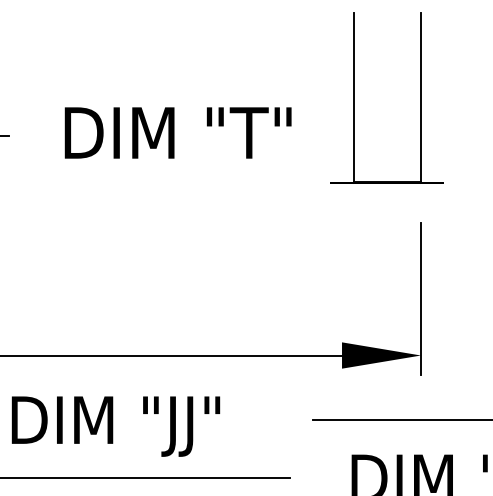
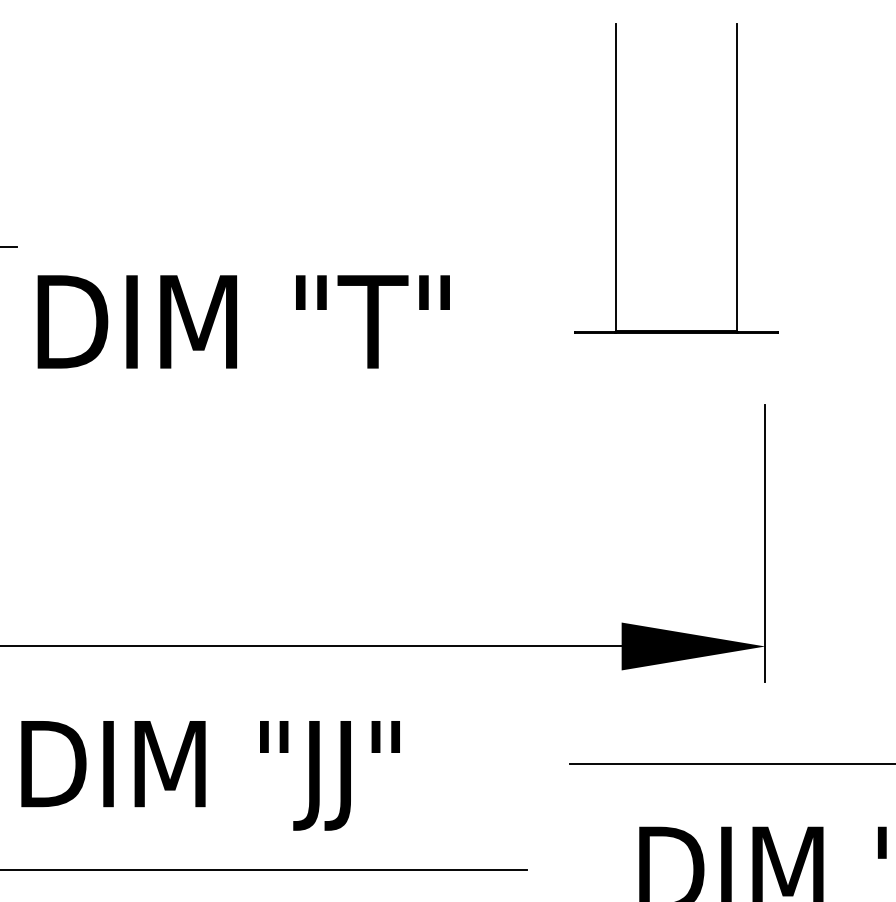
part: (354, 97) -> (617, 177), moved
text: (177, 132) -> (242, 320), moved

